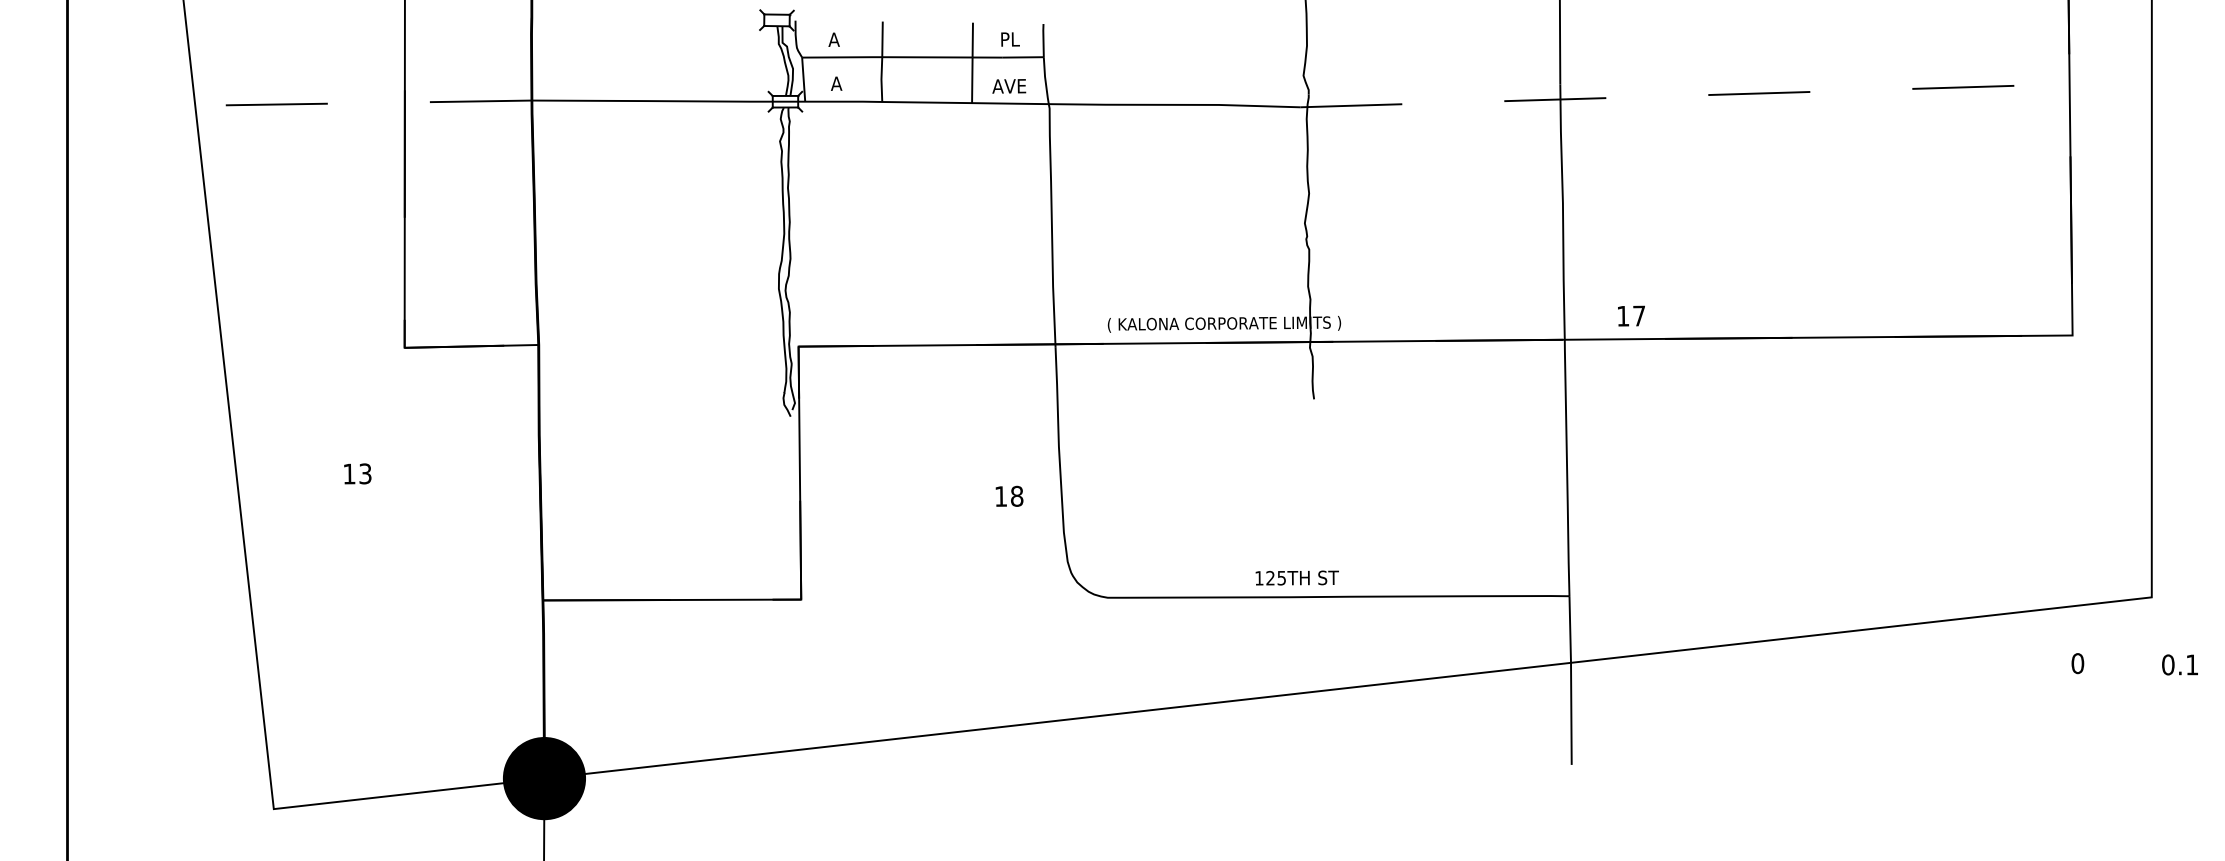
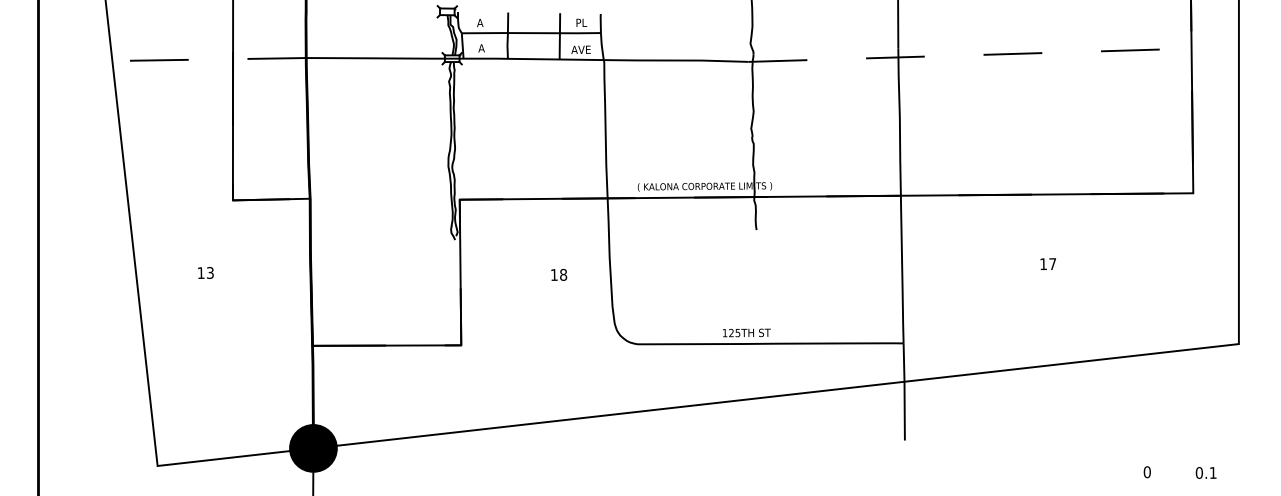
text: (1630, 315) -> (1047, 263), moved
text: (1010, 495) -> (559, 274), moved
text: (2133, 664) -> (1179, 472), moved

